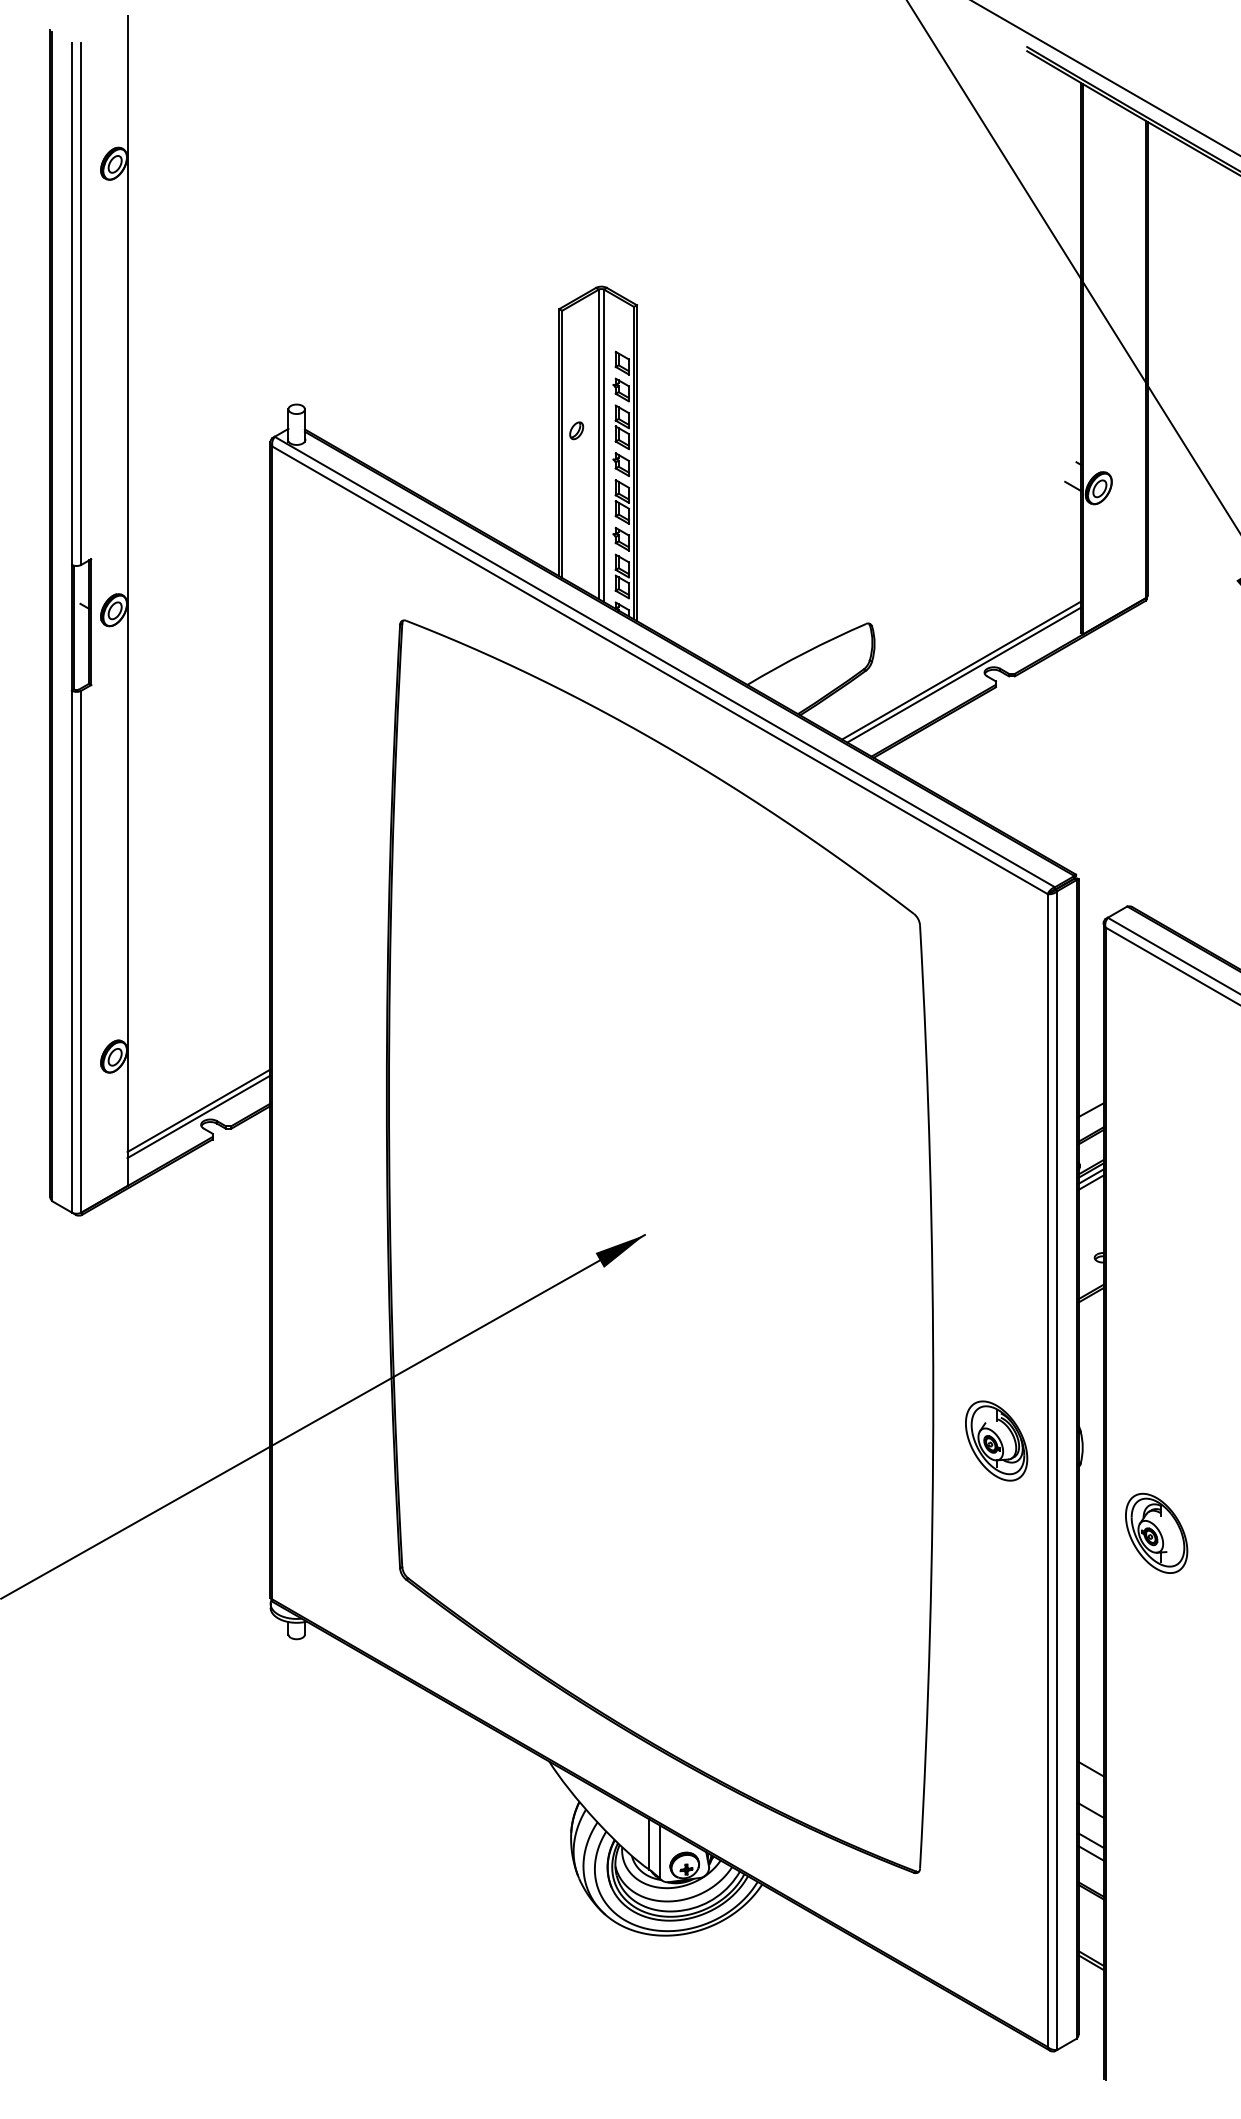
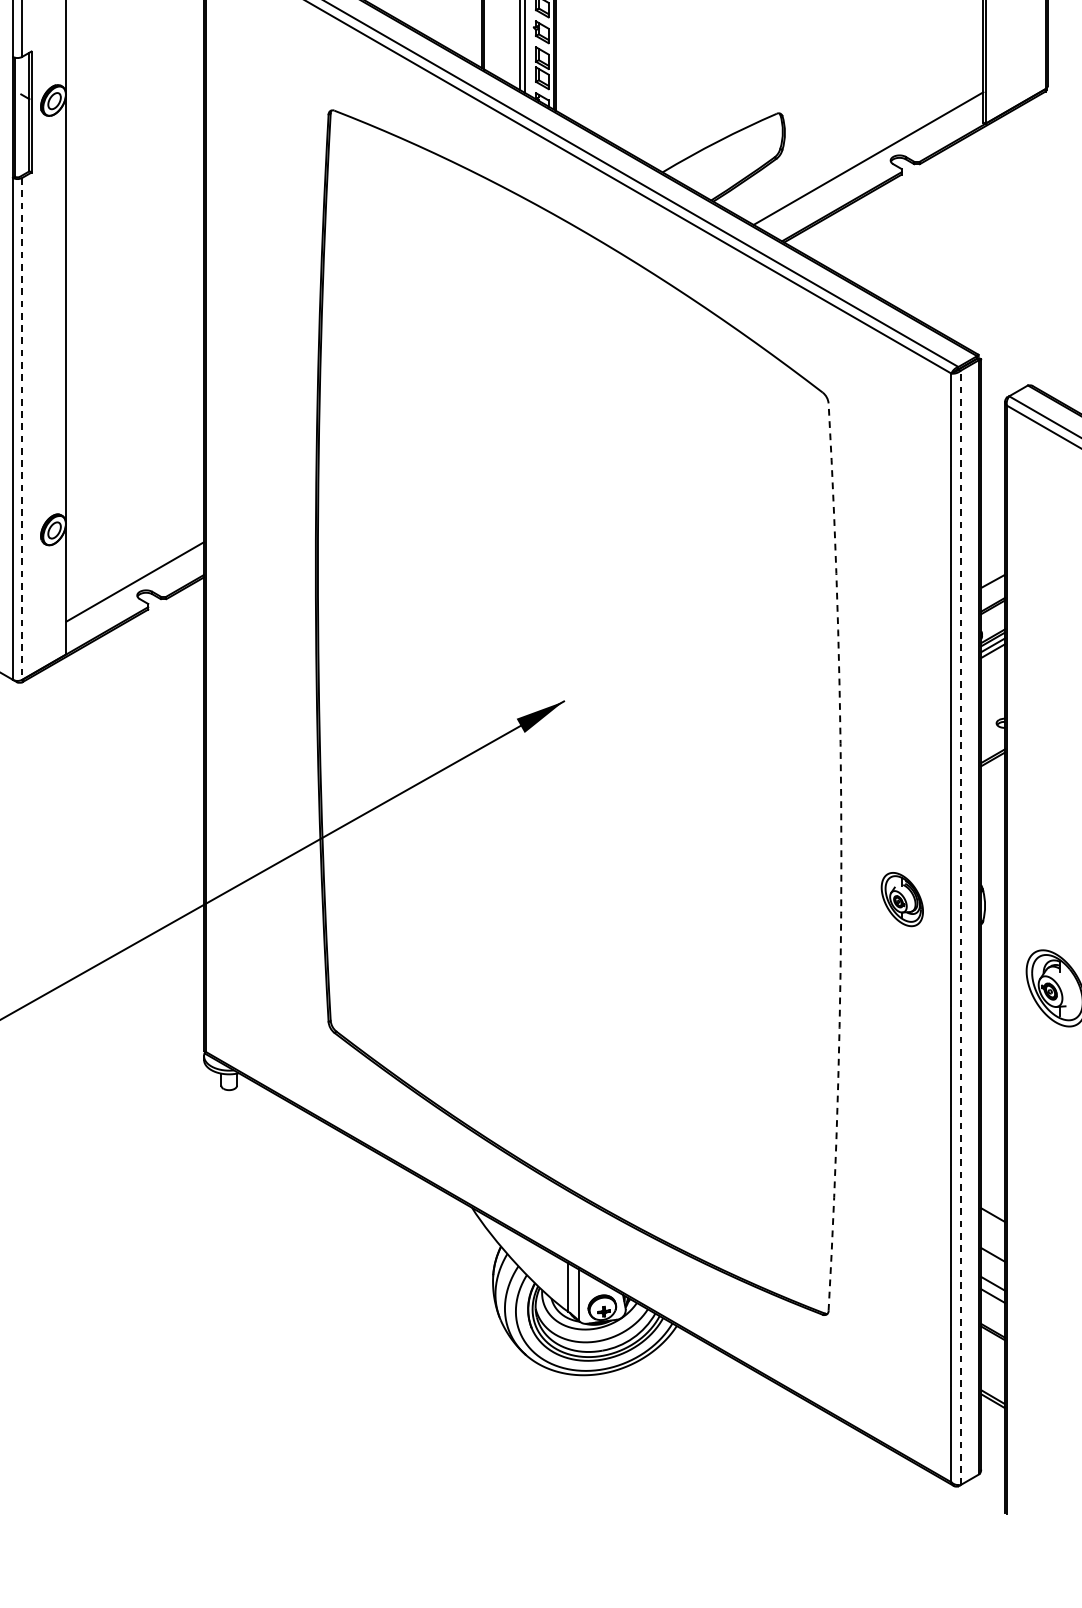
line: (964, 674) -> (871, 162), removed
line: (81, 951) -> (22, 428), solid -> dashed
line: (198, 1116) -> (134, 587), removed
arc: (933, 1396) -> (841, 856), solid -> dashed
part: (996, 1440) -> (902, 899), size x0.7
line: (1057, 1470) -> (960, 927), solid -> dashed

